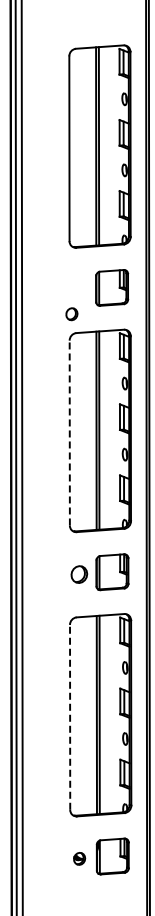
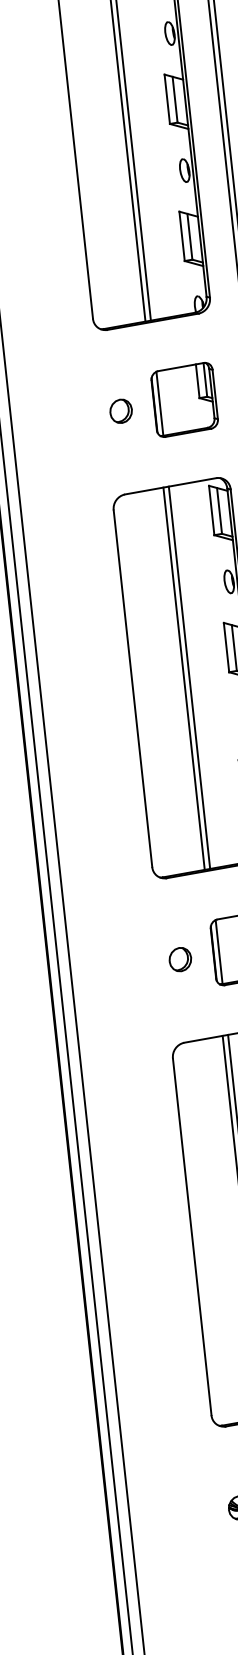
part: (71, 314) -> (120, 411), moved
line: (69, 432) -> (132, 687), dashed -> solid
part: (78, 574) -> (178, 959), size x0.71
line: (70, 716) -> (192, 1235), dashed -> solid

